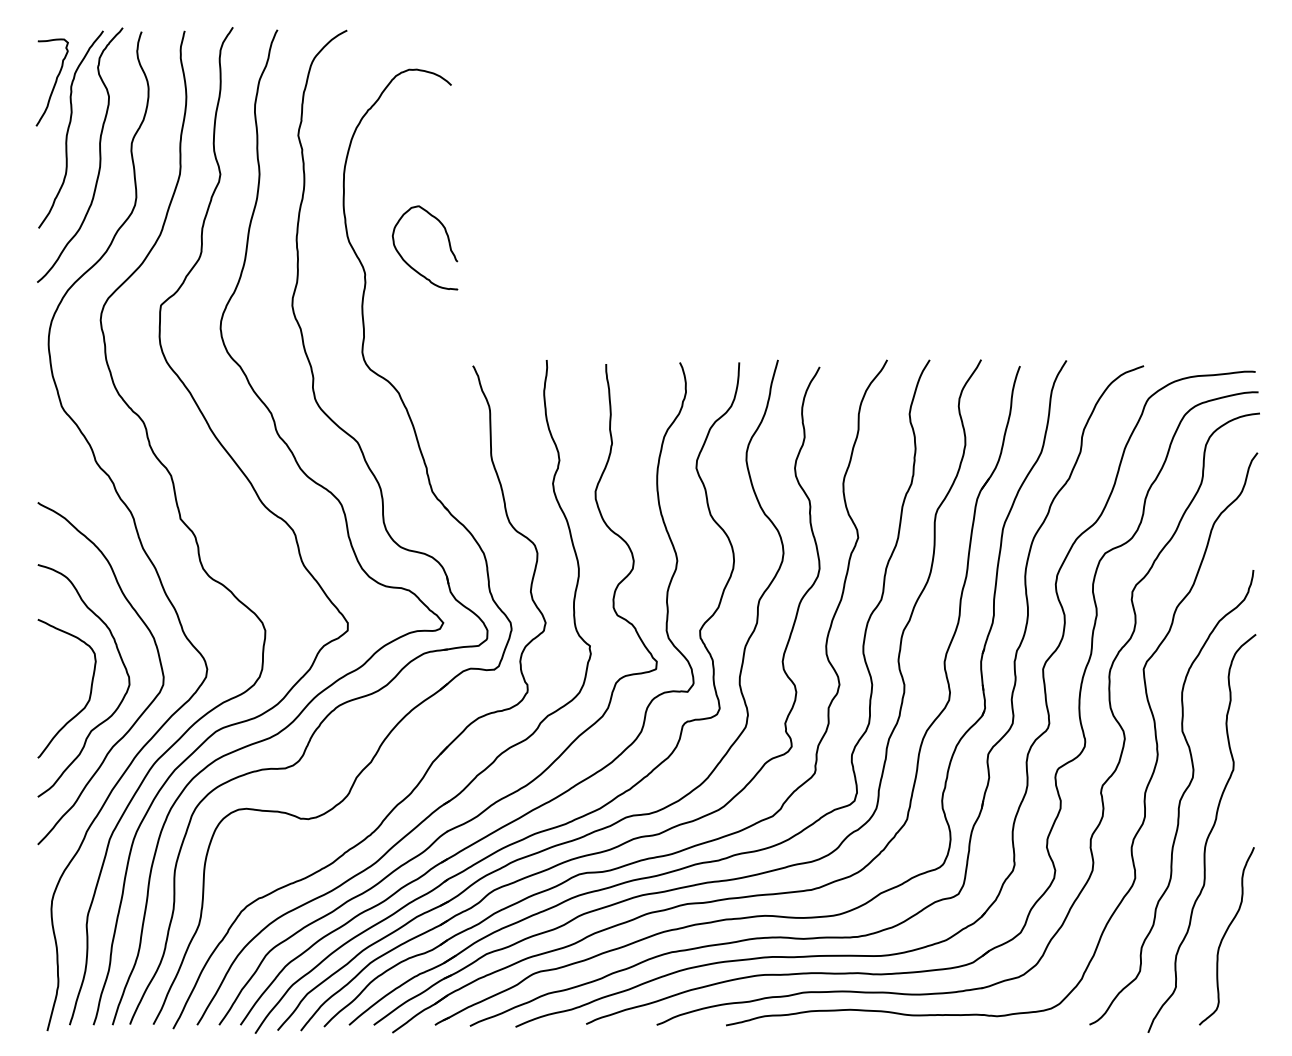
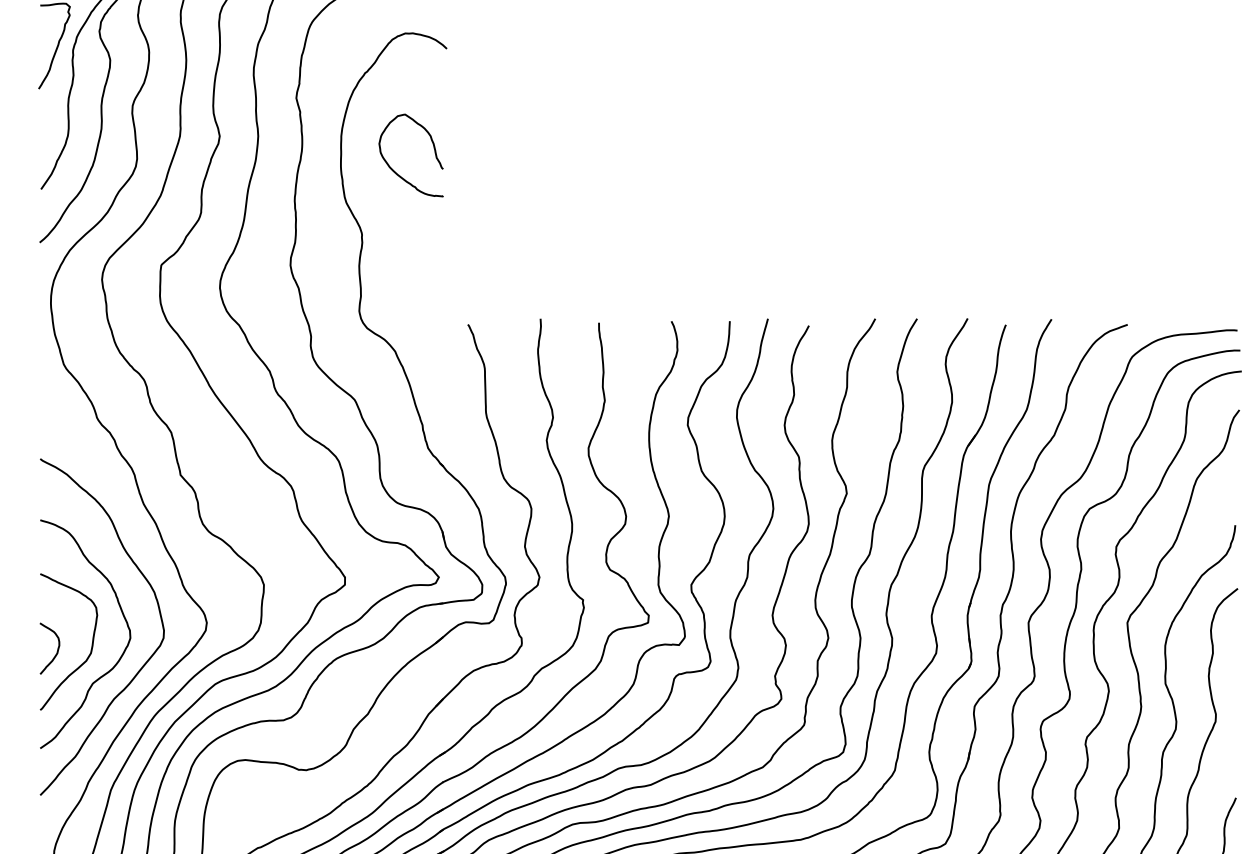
curve: (413, 267) -> (399, 174), moved
curve: (54, 698) -> (56, 651), added

